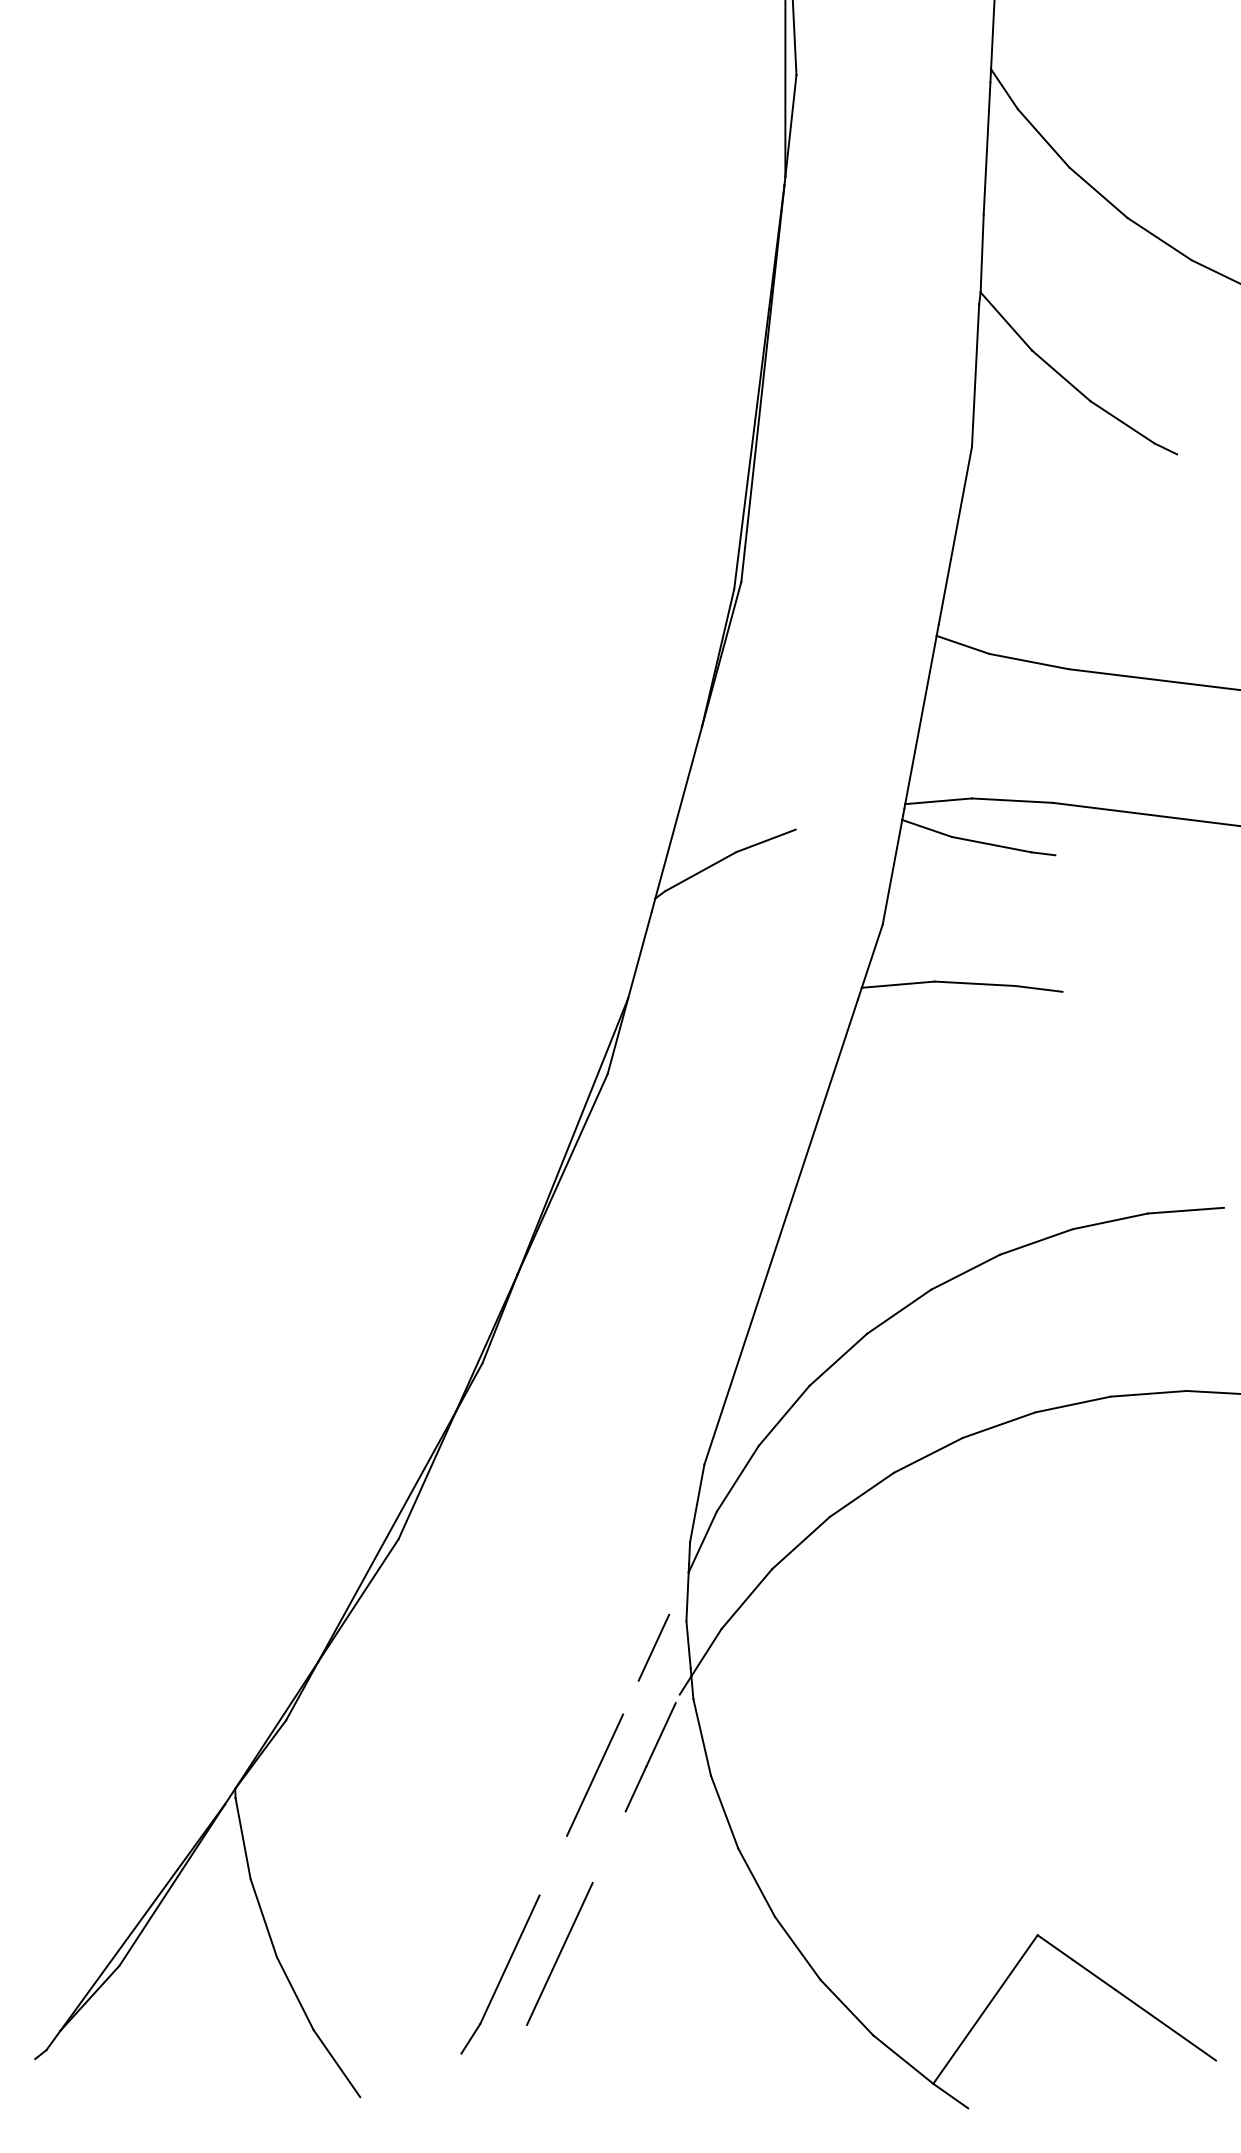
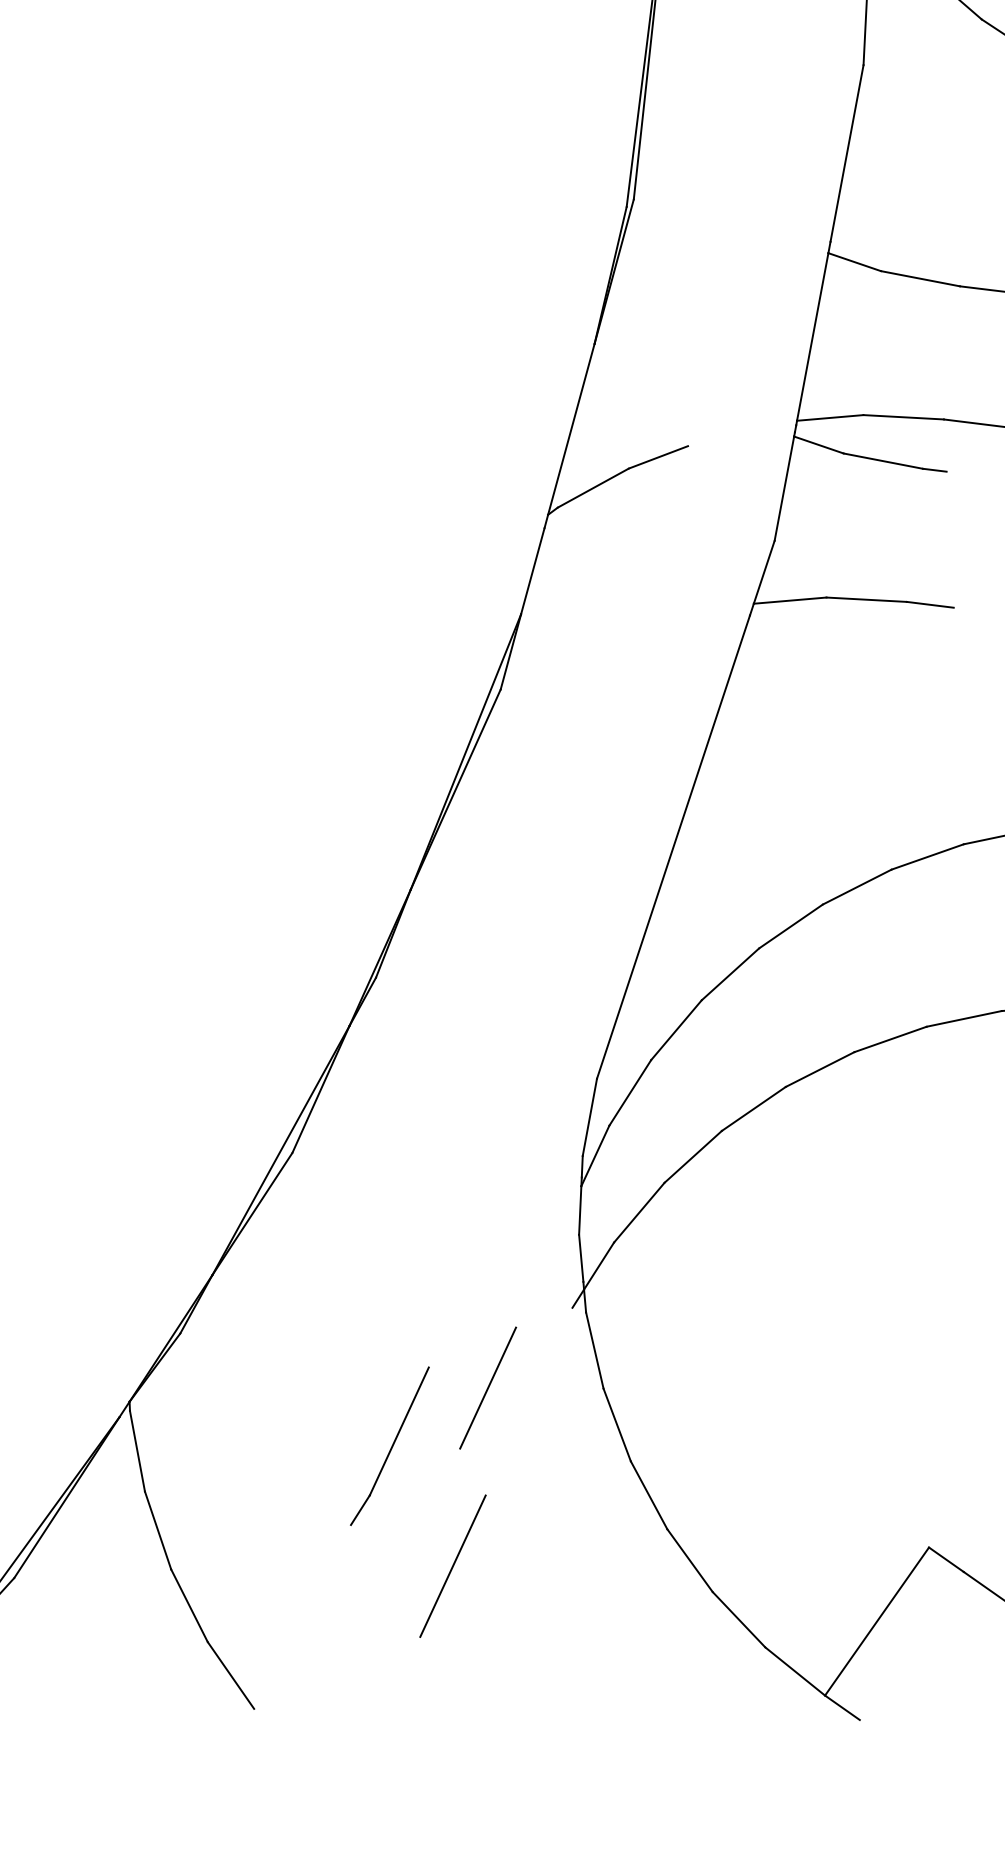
line: (653, 1647) -> (546, 1260), removed
line: (650, 1757) -> (543, 1370), removed
part: (500, 1974) -> (389, 1446), moved

